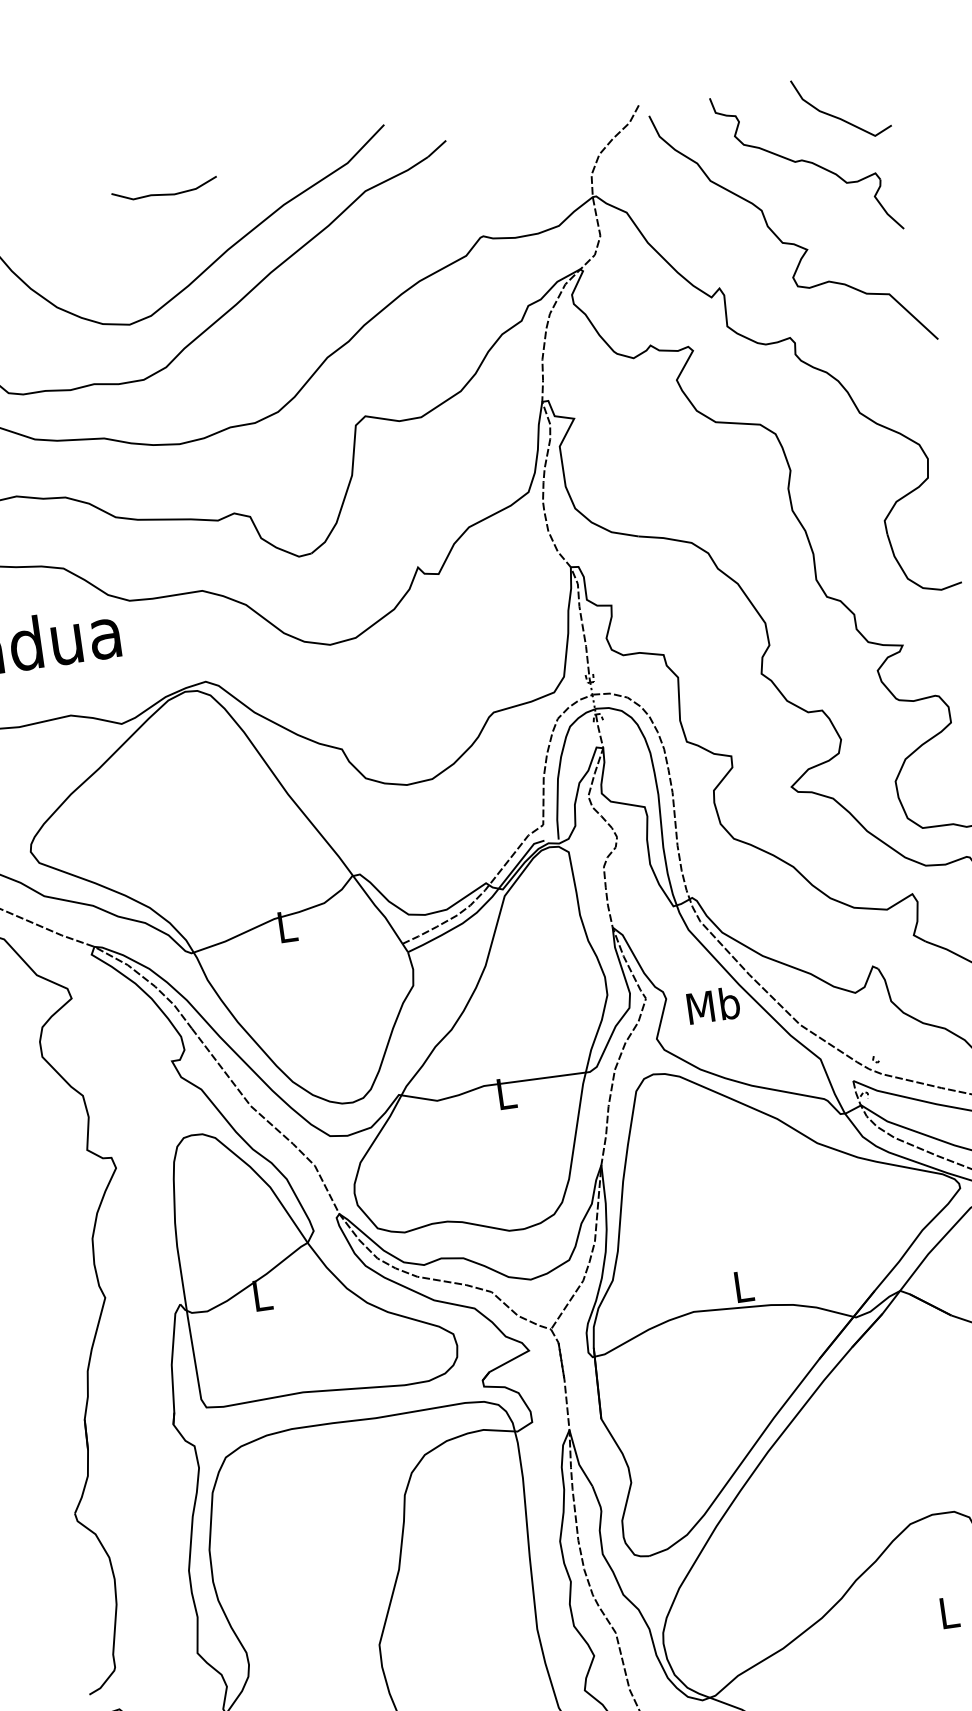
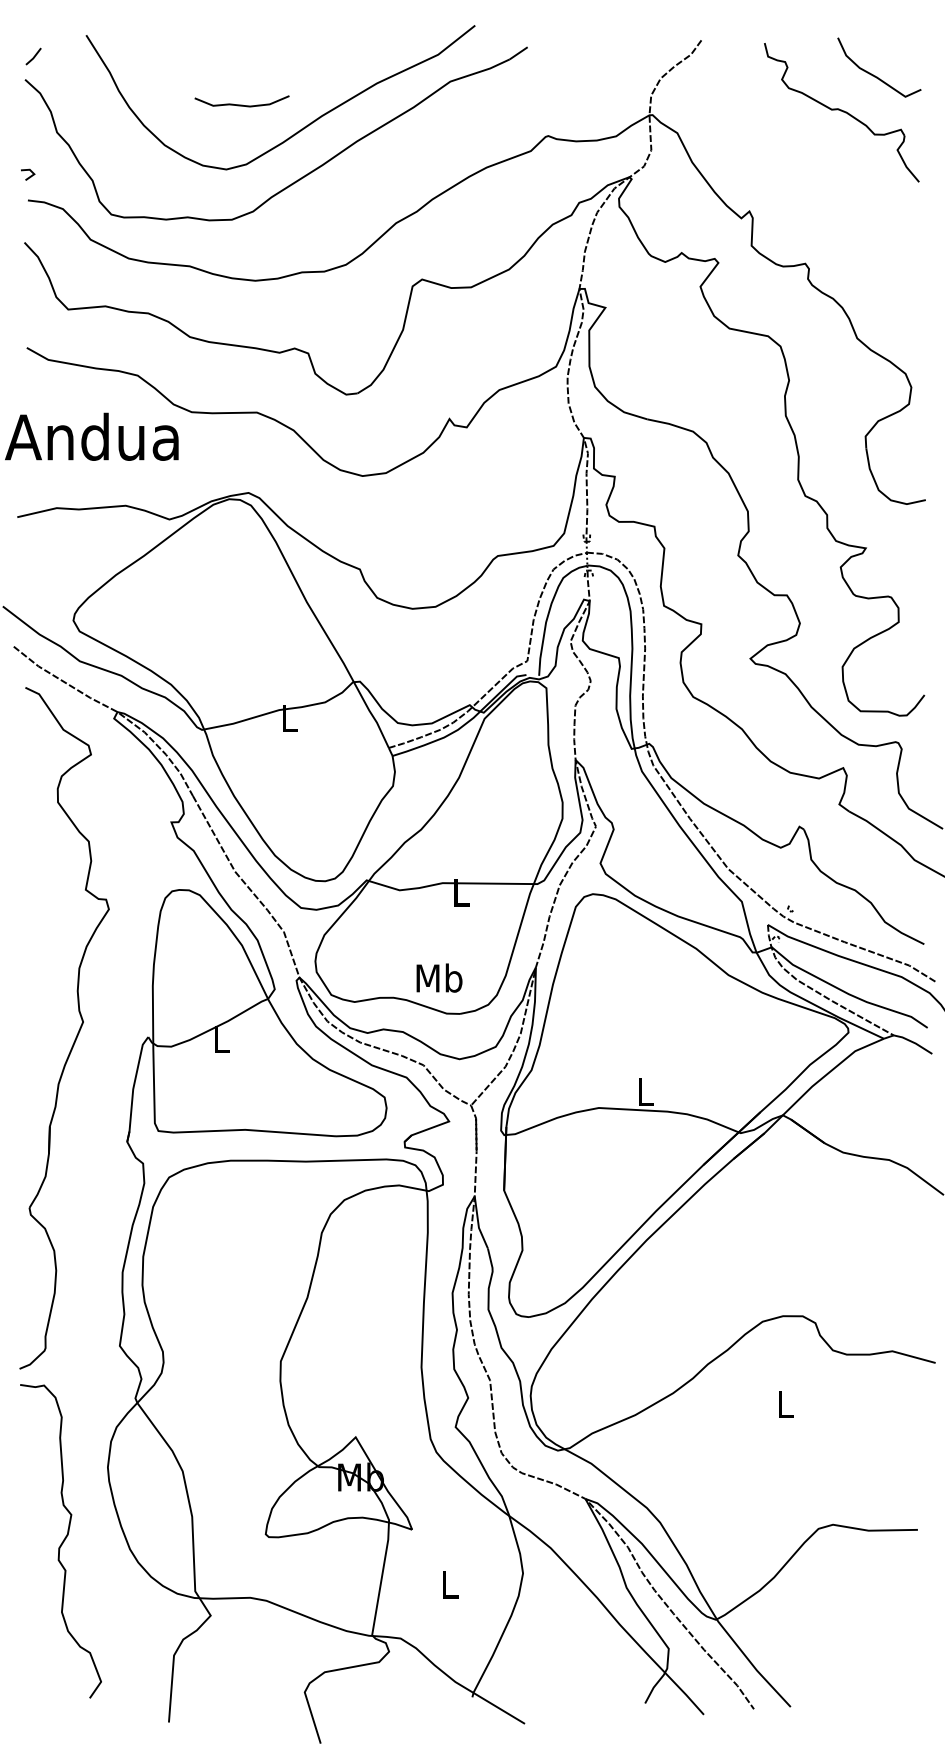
curve: (164, 193) -> (241, 104), moved
curve: (789, 242) -> (816, 179), removed
text: (713, 1004) -> (439, 977), moved

